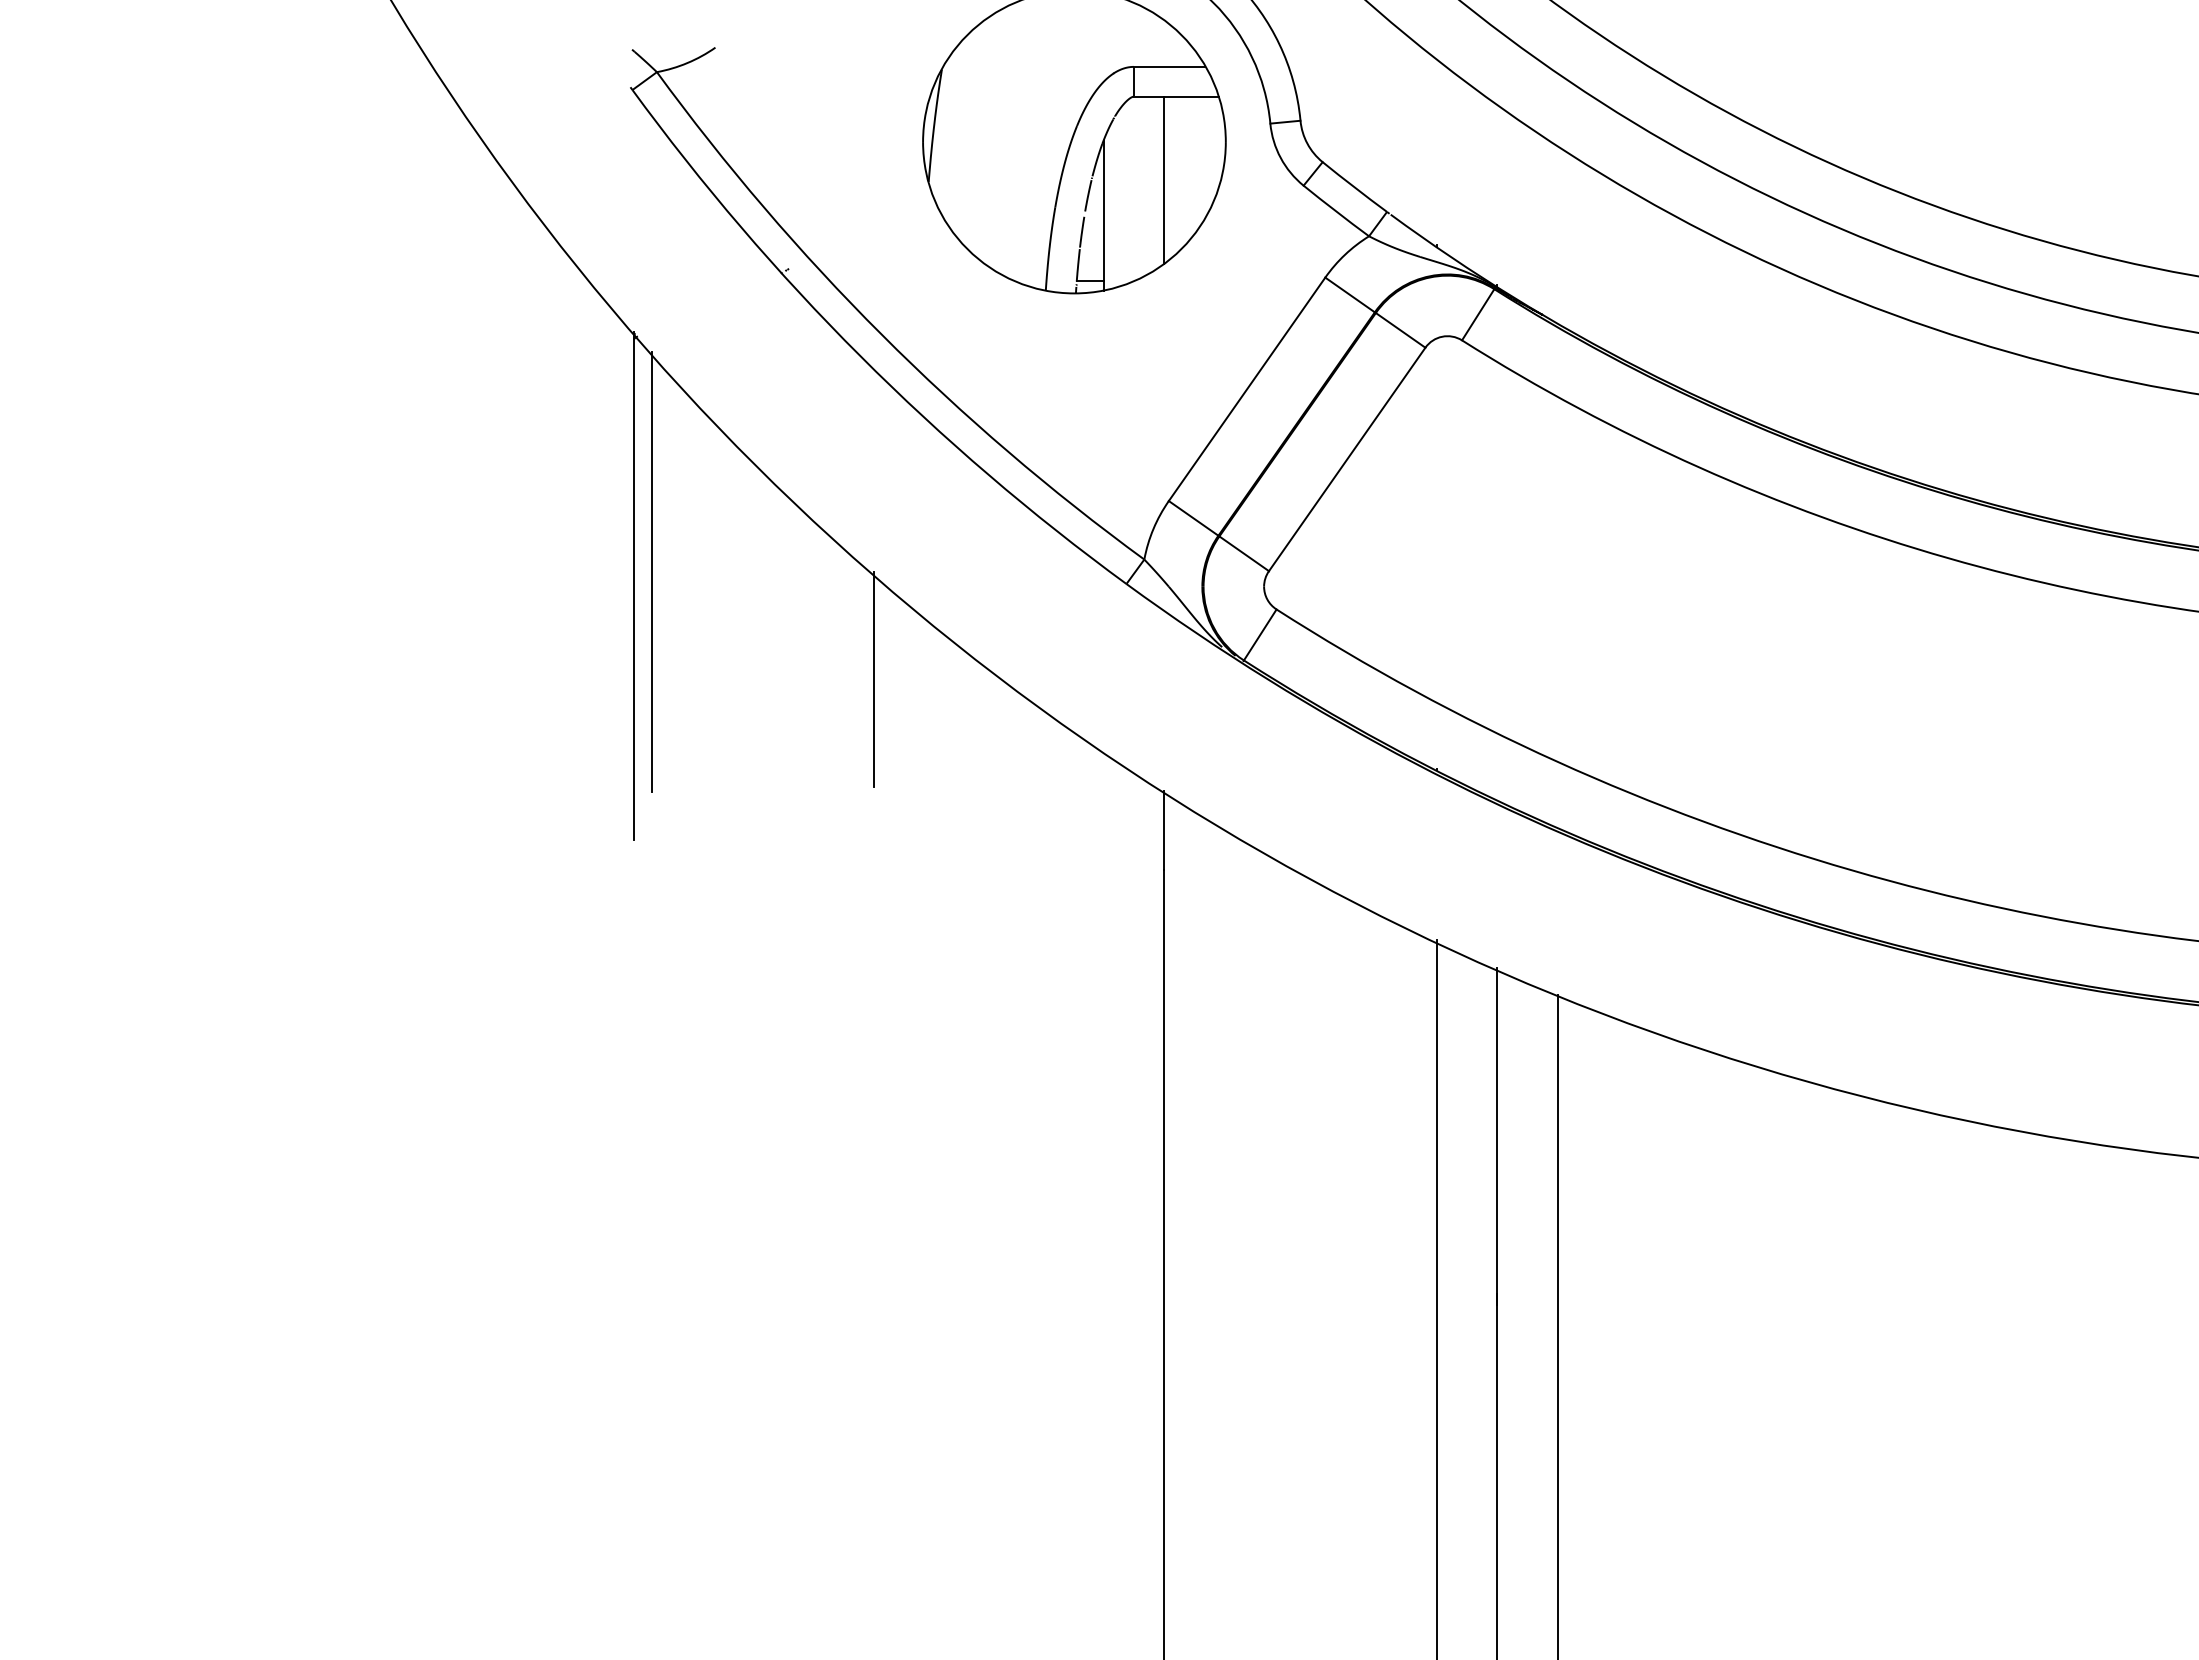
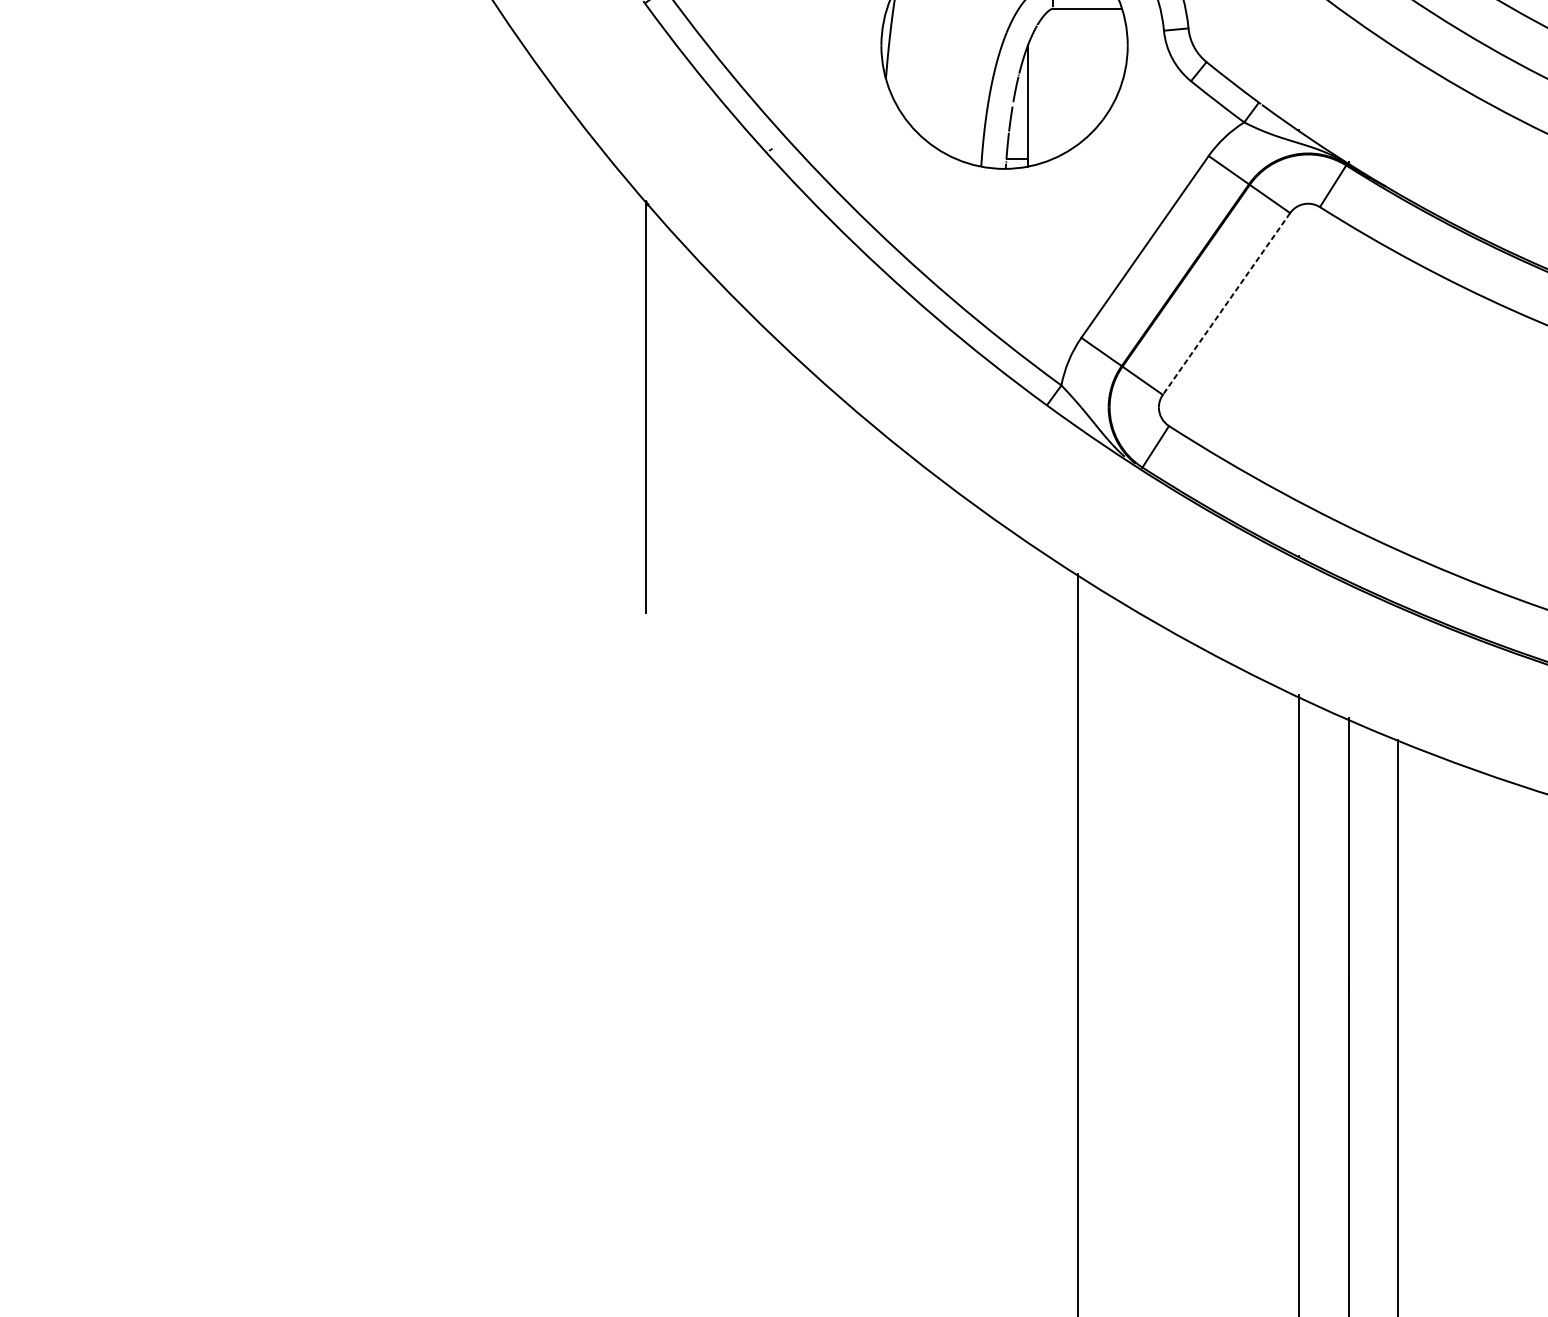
line: (1164, 179) -> (1077, 76), removed
line: (1346, 459) -> (1225, 304), solid -> dashed
line: (652, 571) -> (661, 395), removed
line: (873, 679) -> (841, 483), removed

